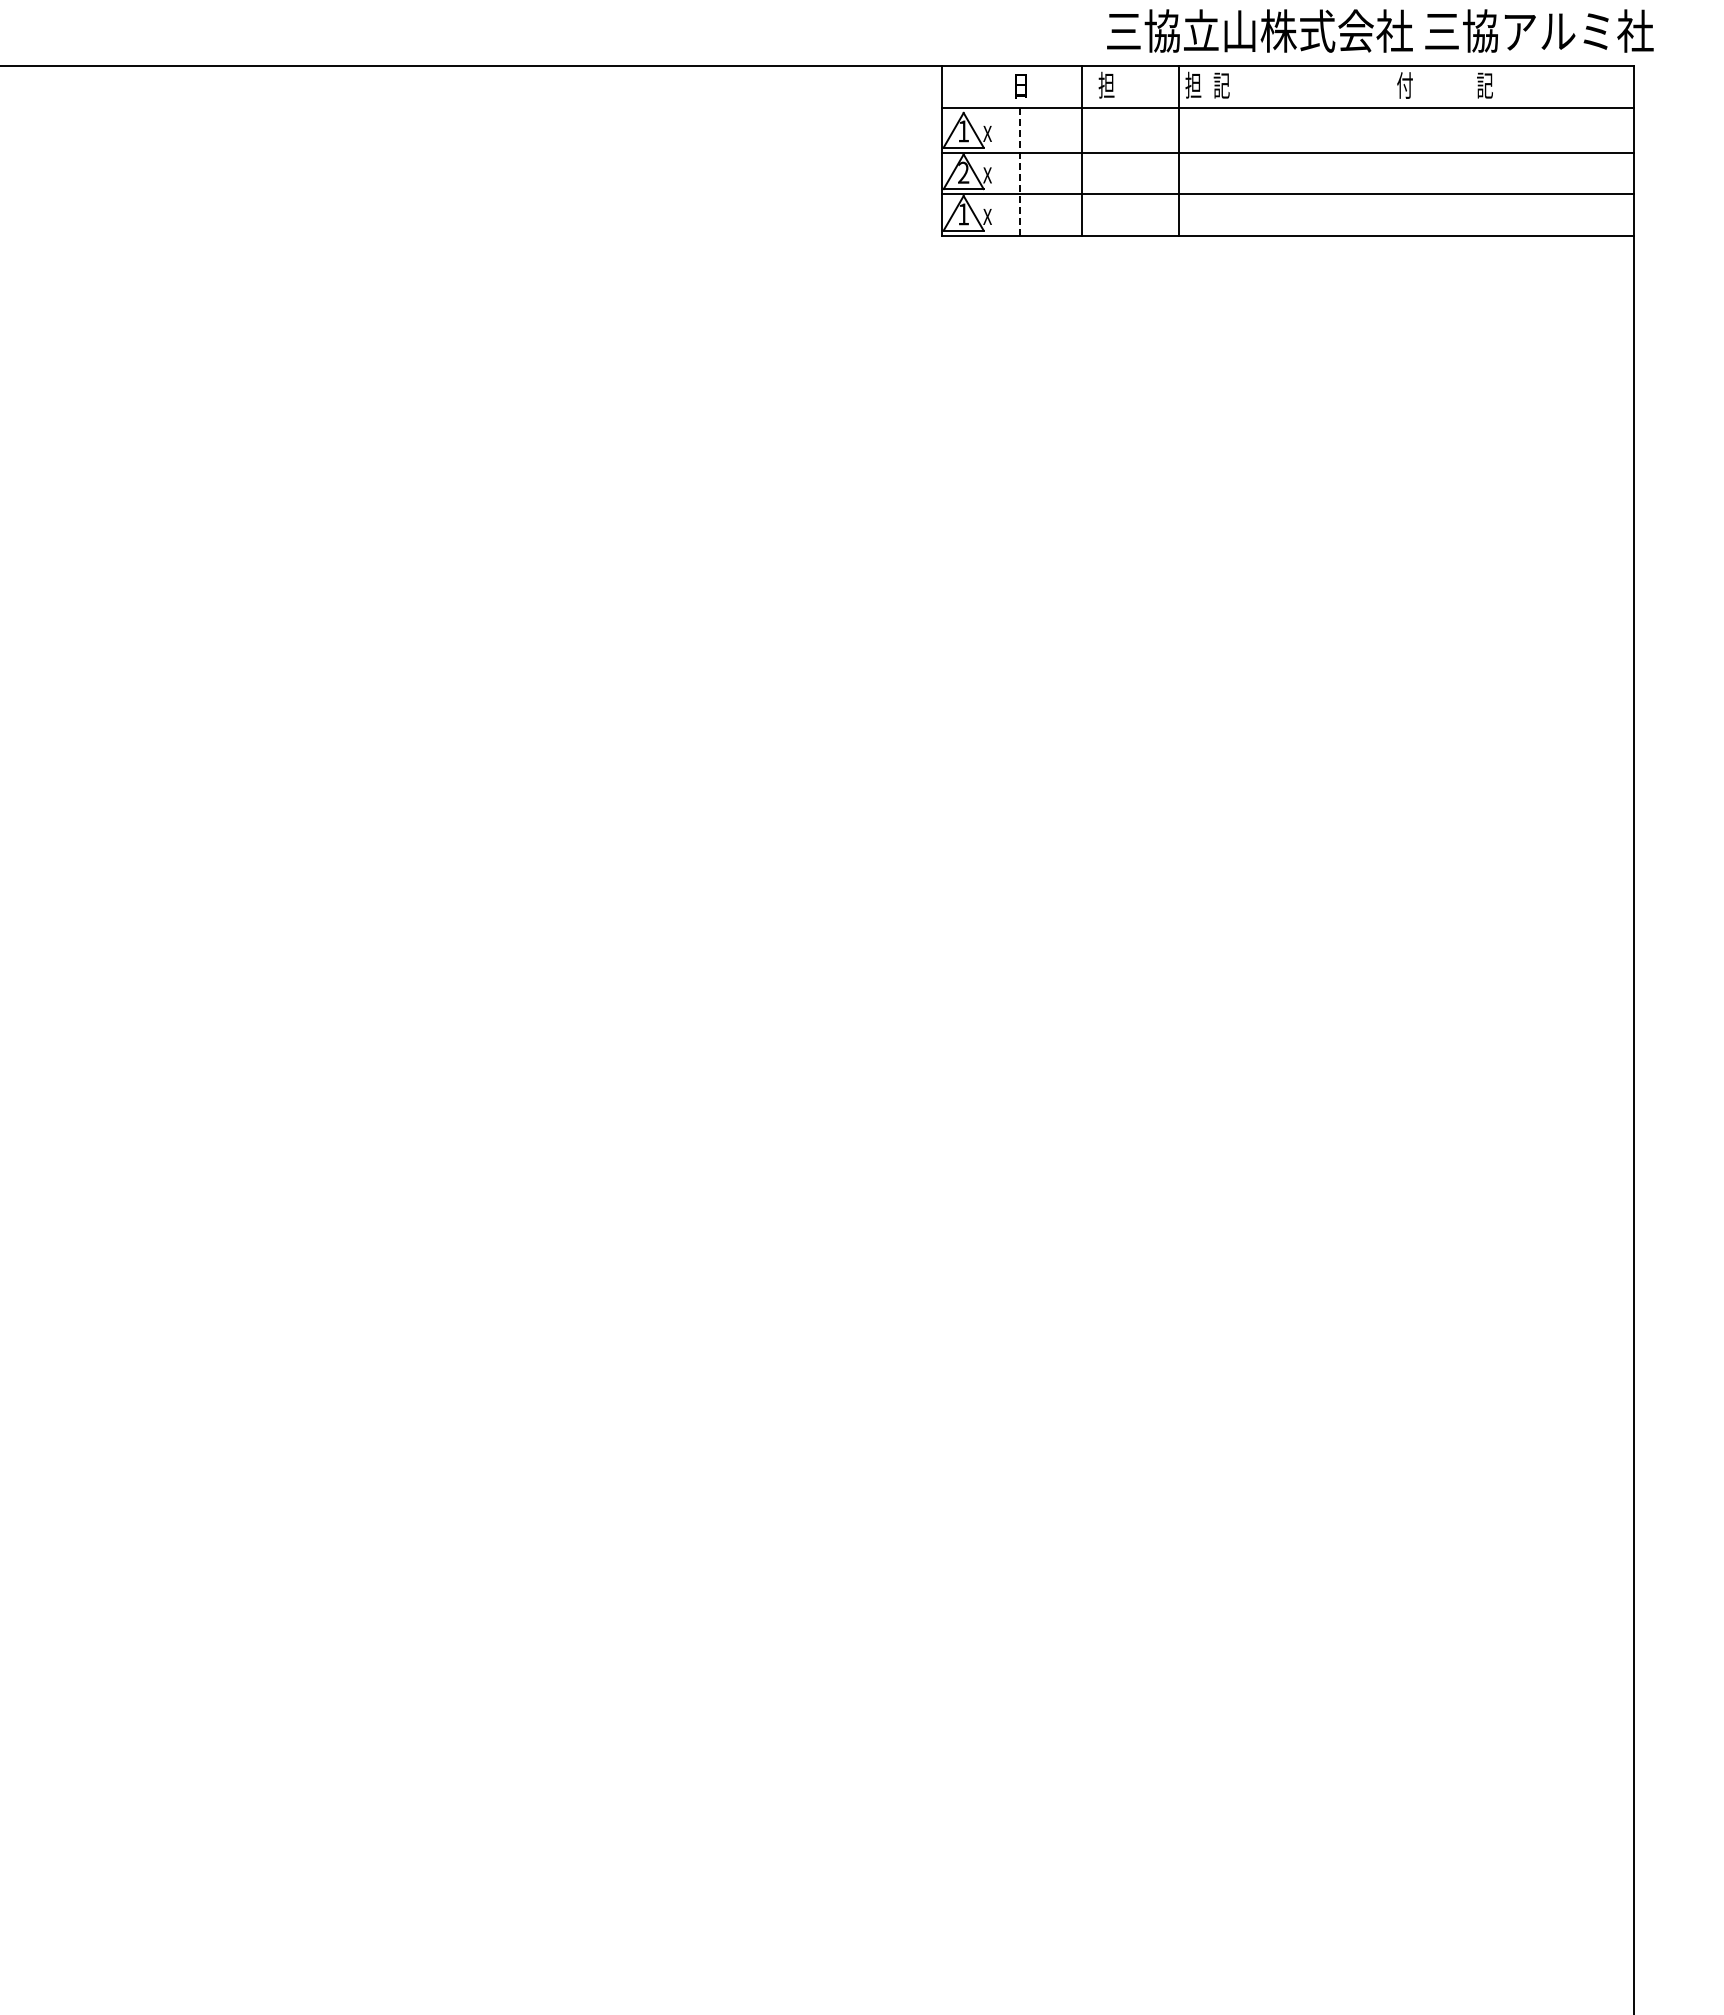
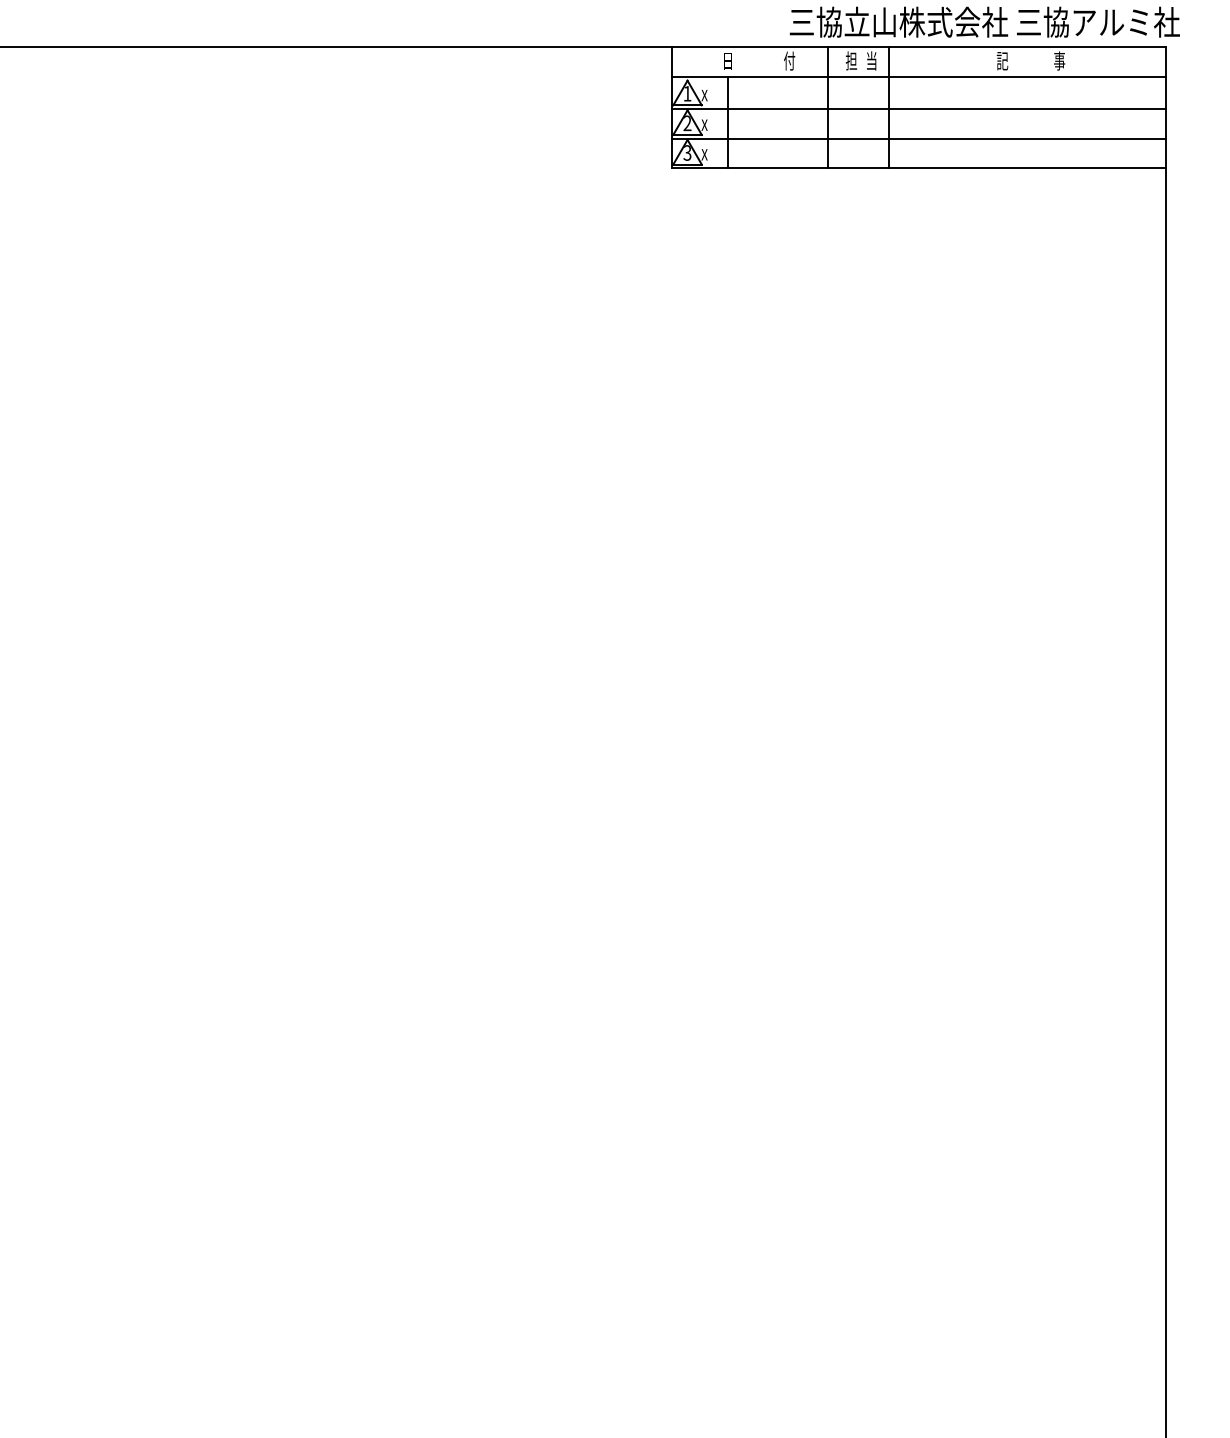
text: (1106, 84) -> (789, 60), 担 -> 付
text: (1221, 84) -> (871, 60), 記 -> 当
text: (1484, 84) -> (1059, 60), 記 -> 事
text: (1404, 85) -> (1002, 61), 付 -> 記
line: (1082, 150) -> (828, 107), moved
line: (1178, 150) -> (889, 107), moved
line: (1019, 171) -> (727, 122), dashed -> solid
text: (963, 214) -> (687, 153), 1 -> 3

